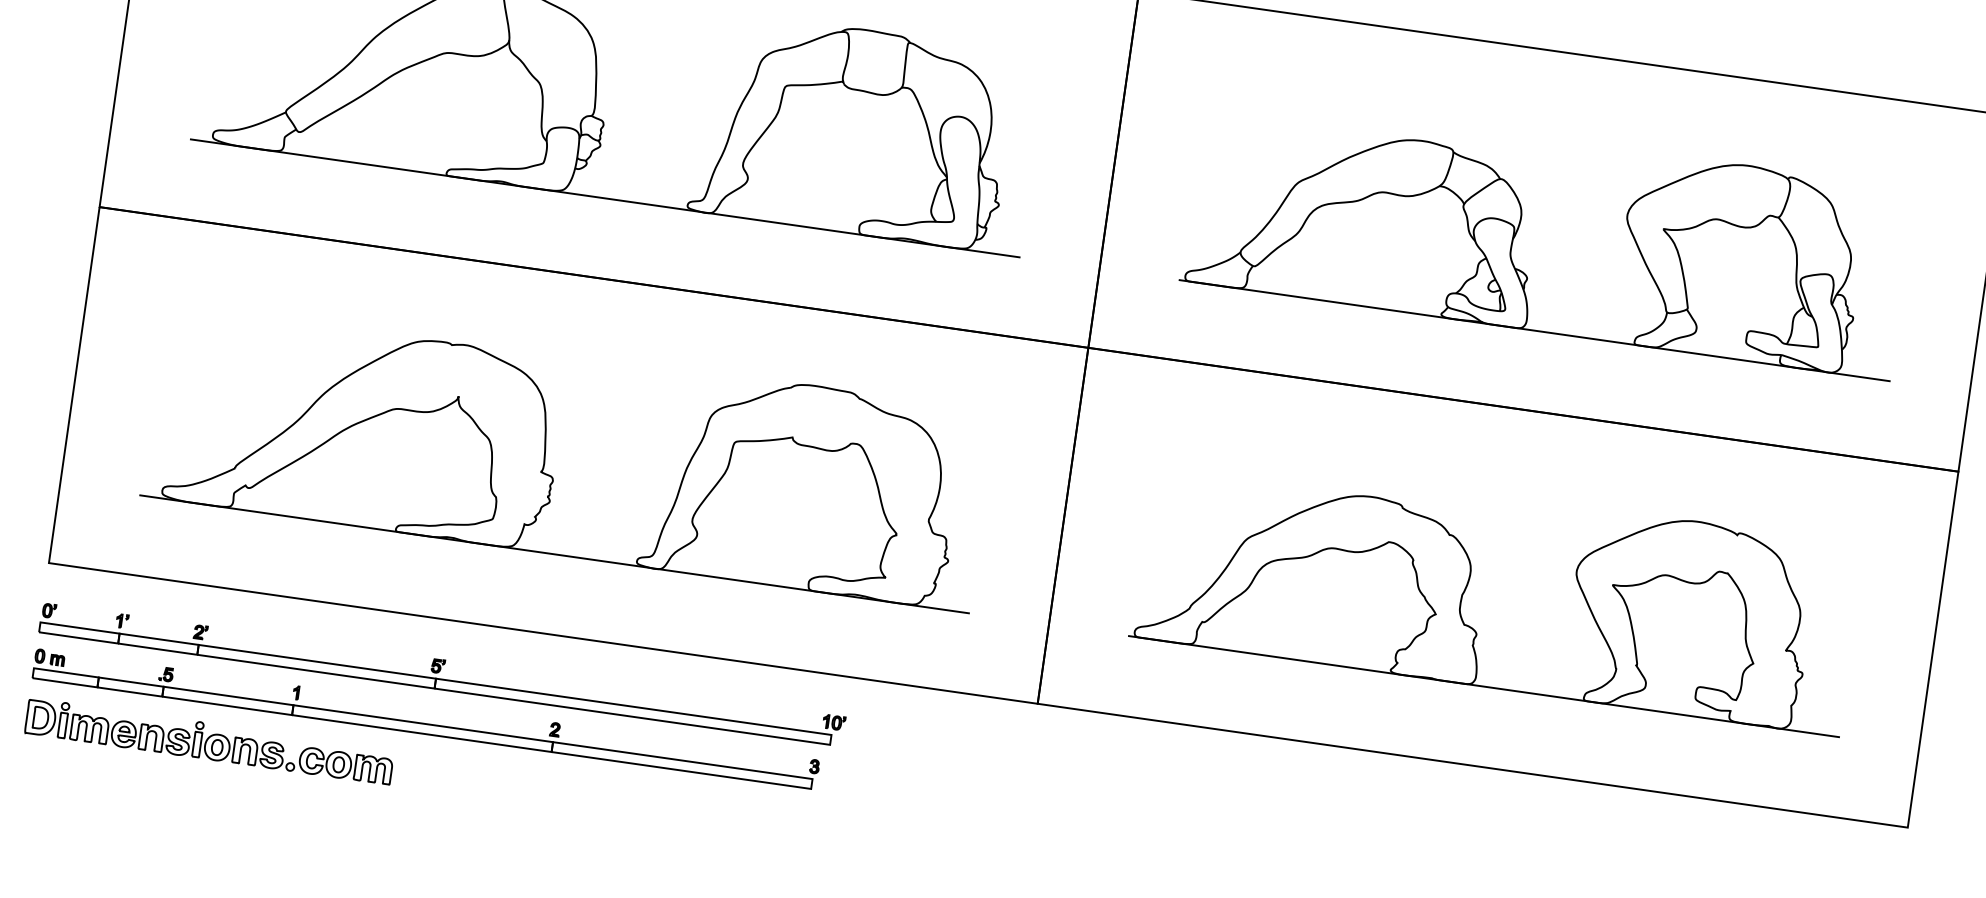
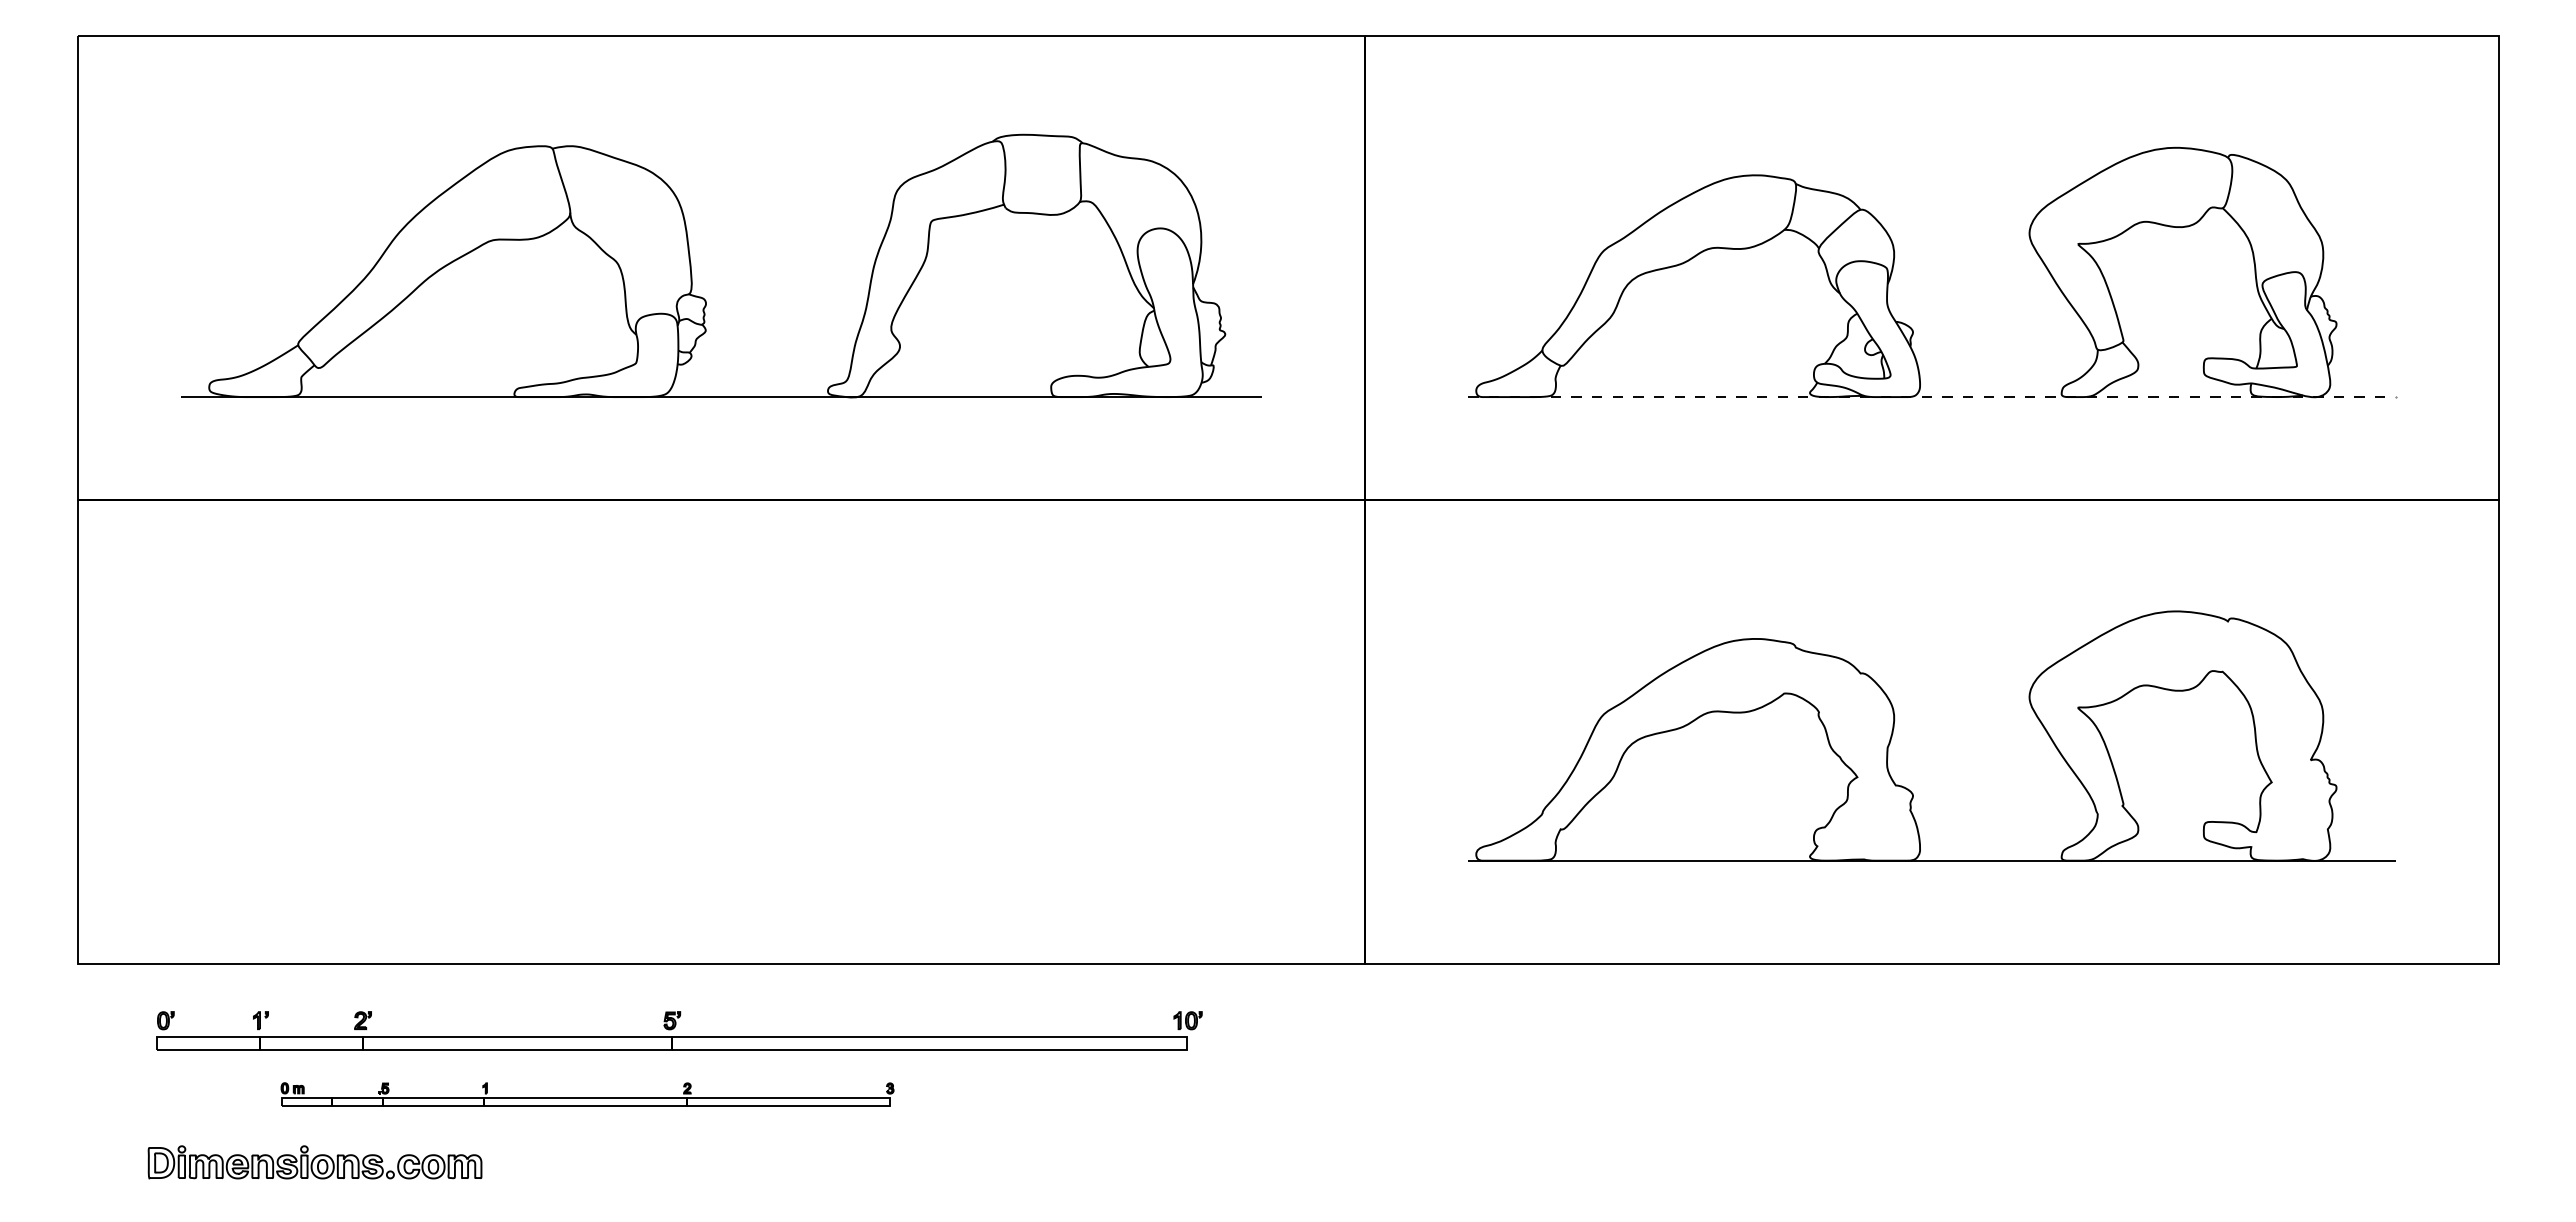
line: (1534, 331) -> (1932, 397), solid -> dashed
part: (545, 450) -> (691, 729), removed
part: (442, 674) -> (679, 1030), moved
part: (426, 719) -> (587, 1094), size x0.6
part: (209, 741) -> (314, 1162), size x0.7

